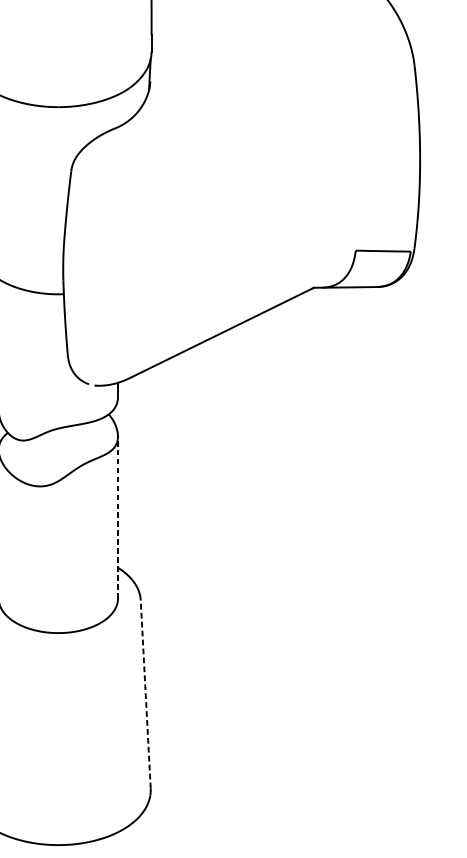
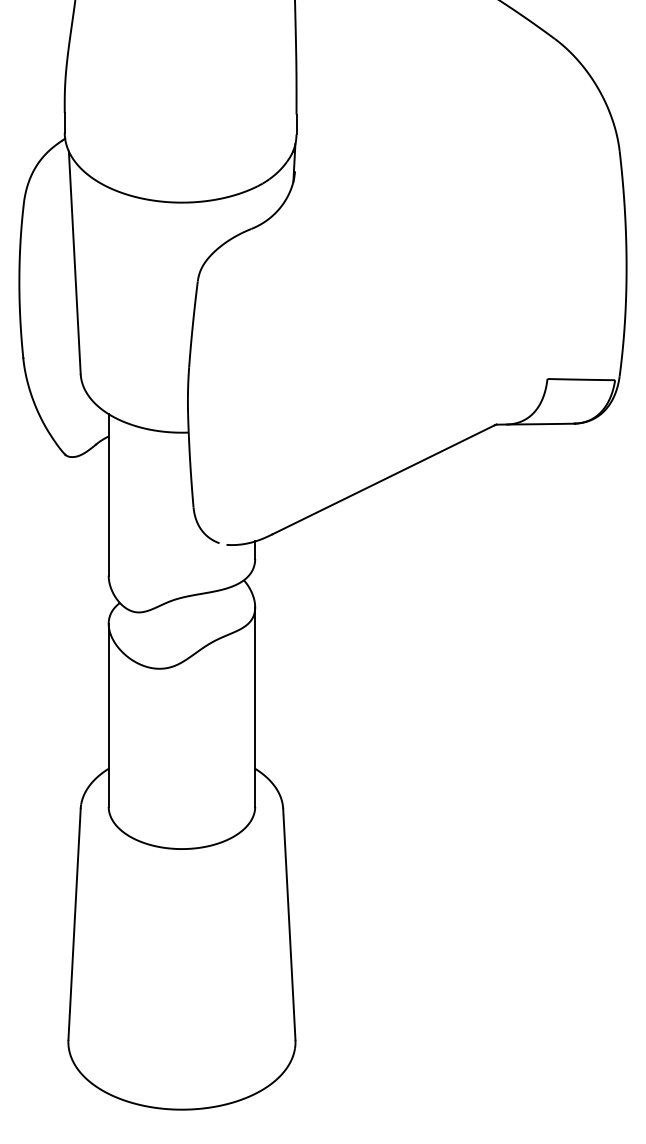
line: (118, 517) -> (255, 707), dashed -> solid
line: (145, 694) -> (289, 924), dashed -> solid

